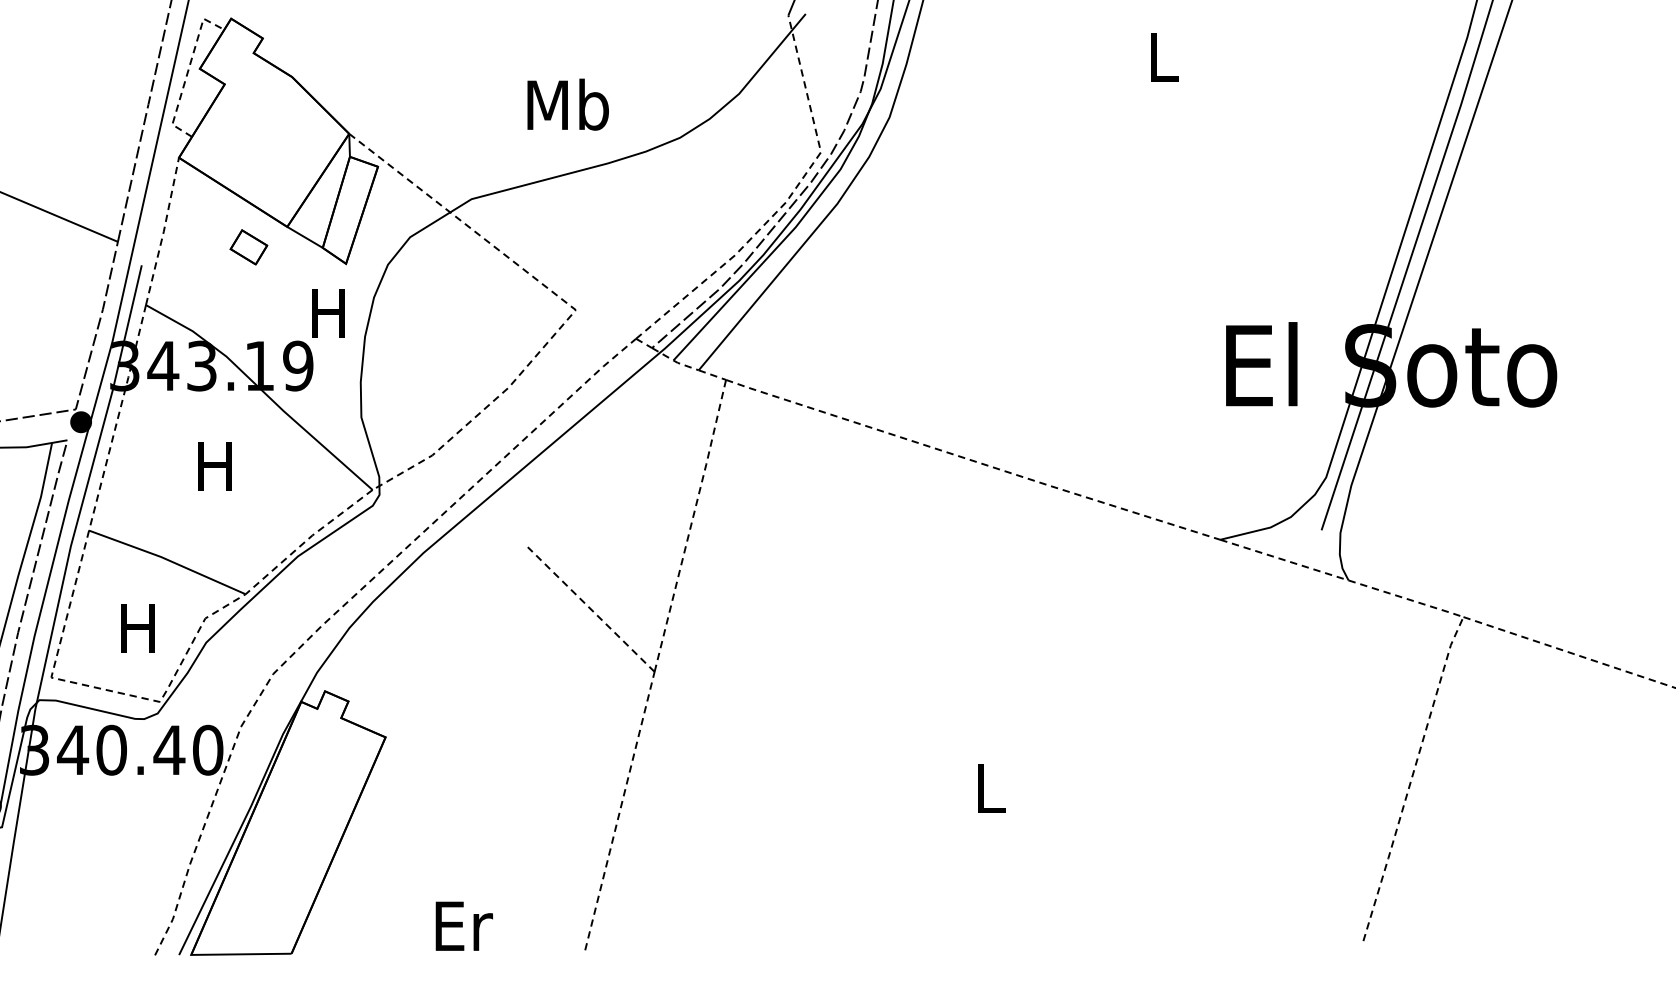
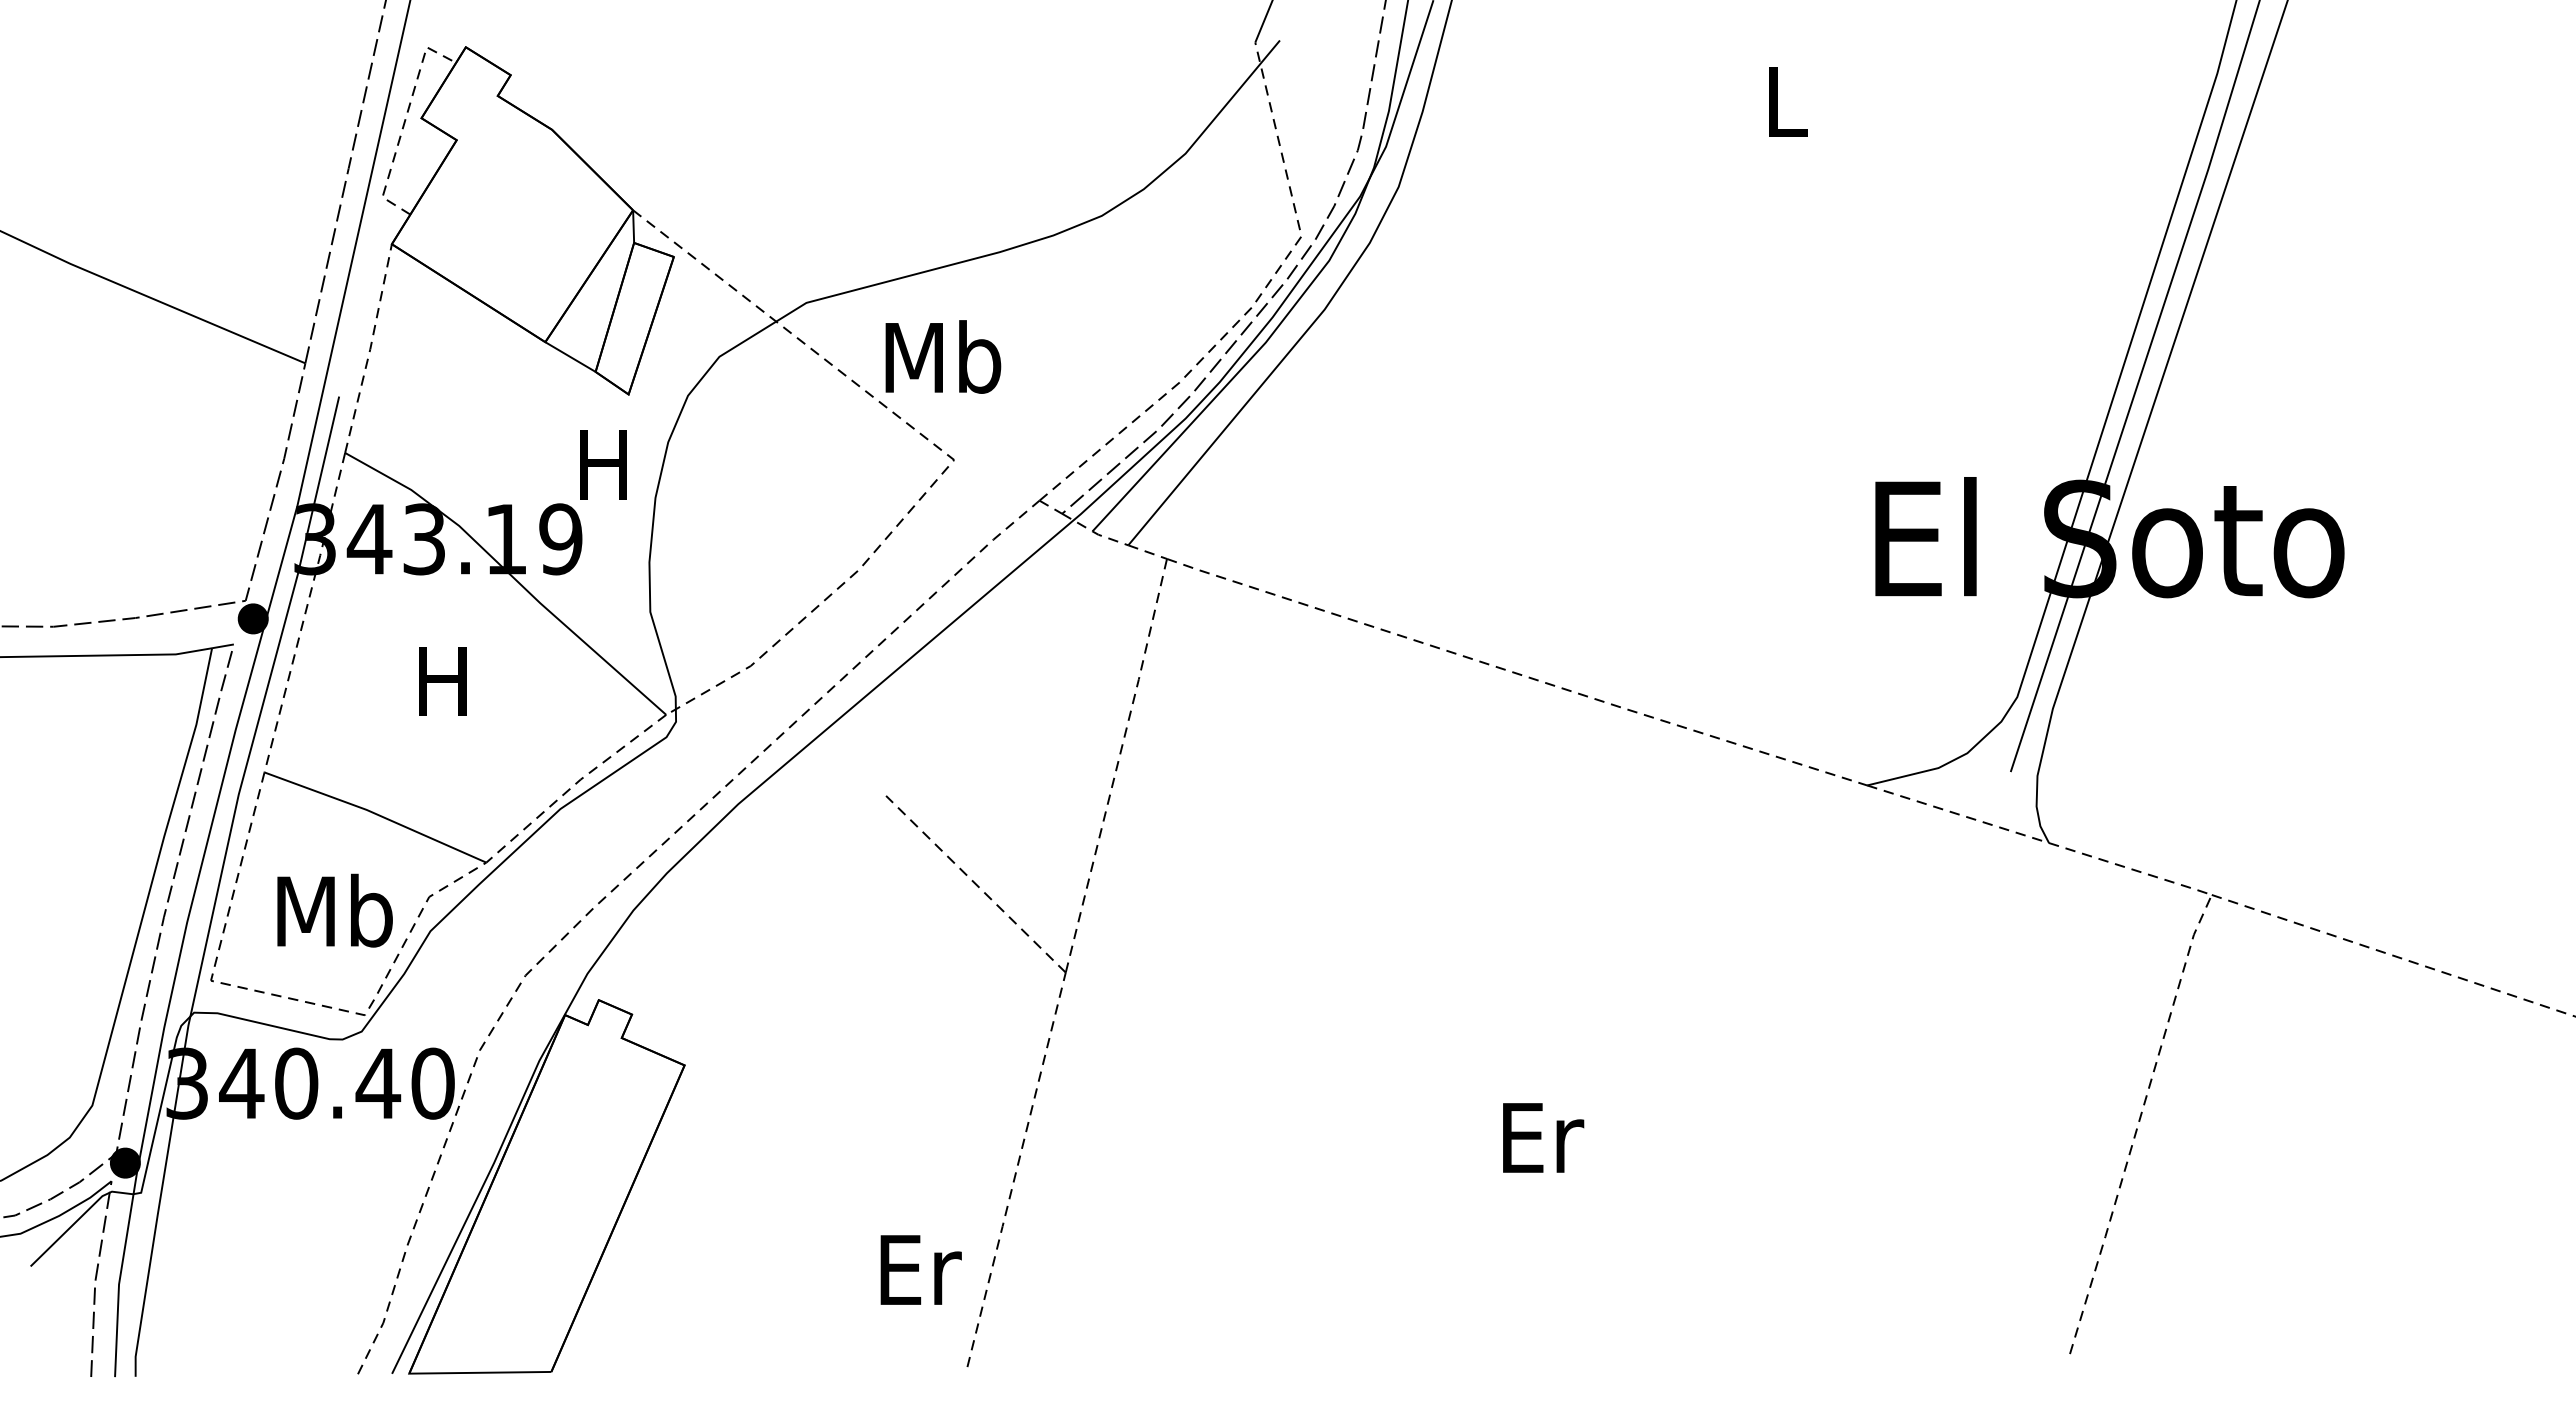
text: (568, 104) -> (943, 356), moved
part: (248, 246) -> (490, 370), removed
text: (138, 628) -> (334, 910), H -> Mb
text: (991, 788) -> (1543, 1137), L -> Er
text: (463, 925) -> (920, 1269), moved

